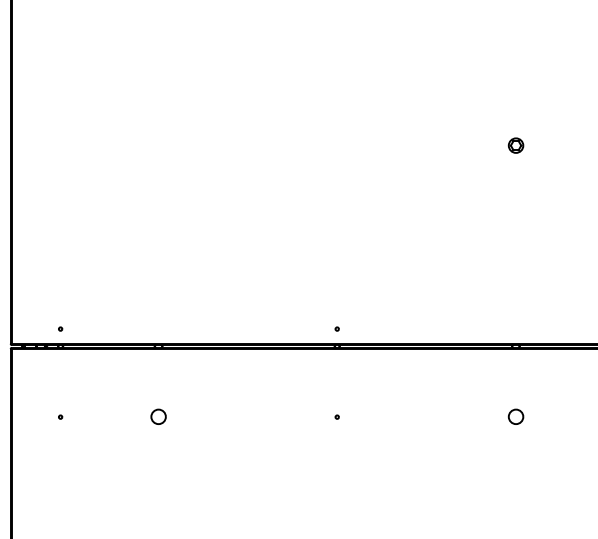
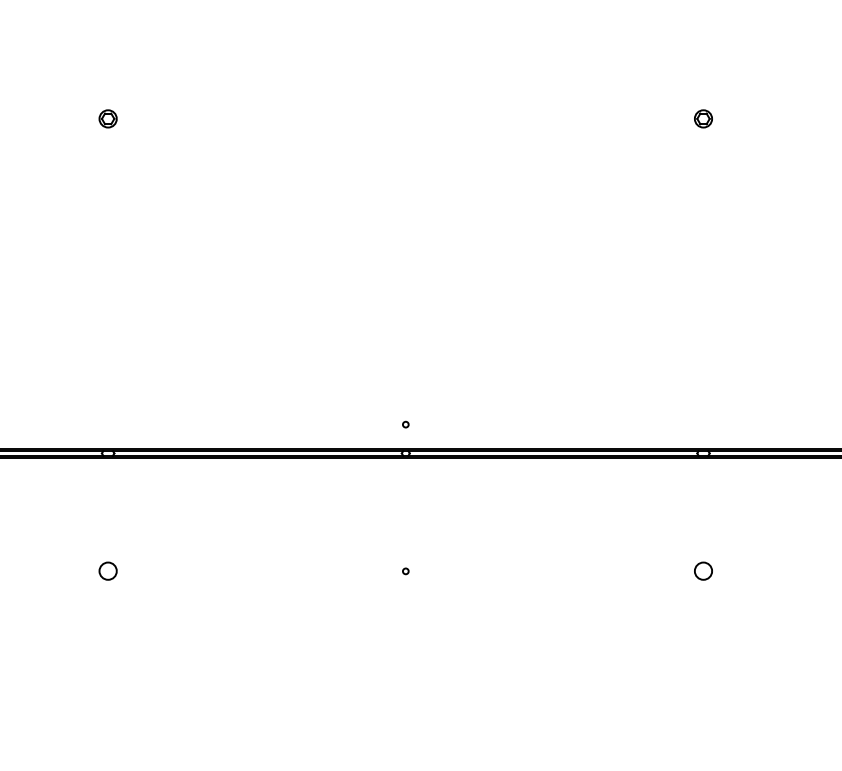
part: (158, 145) -> (108, 118), added
part: (515, 145) -> (702, 118), size x0.71
circle: (158, 417) -> (108, 571), size x0.71
circle: (515, 417) -> (702, 571), size x0.71

